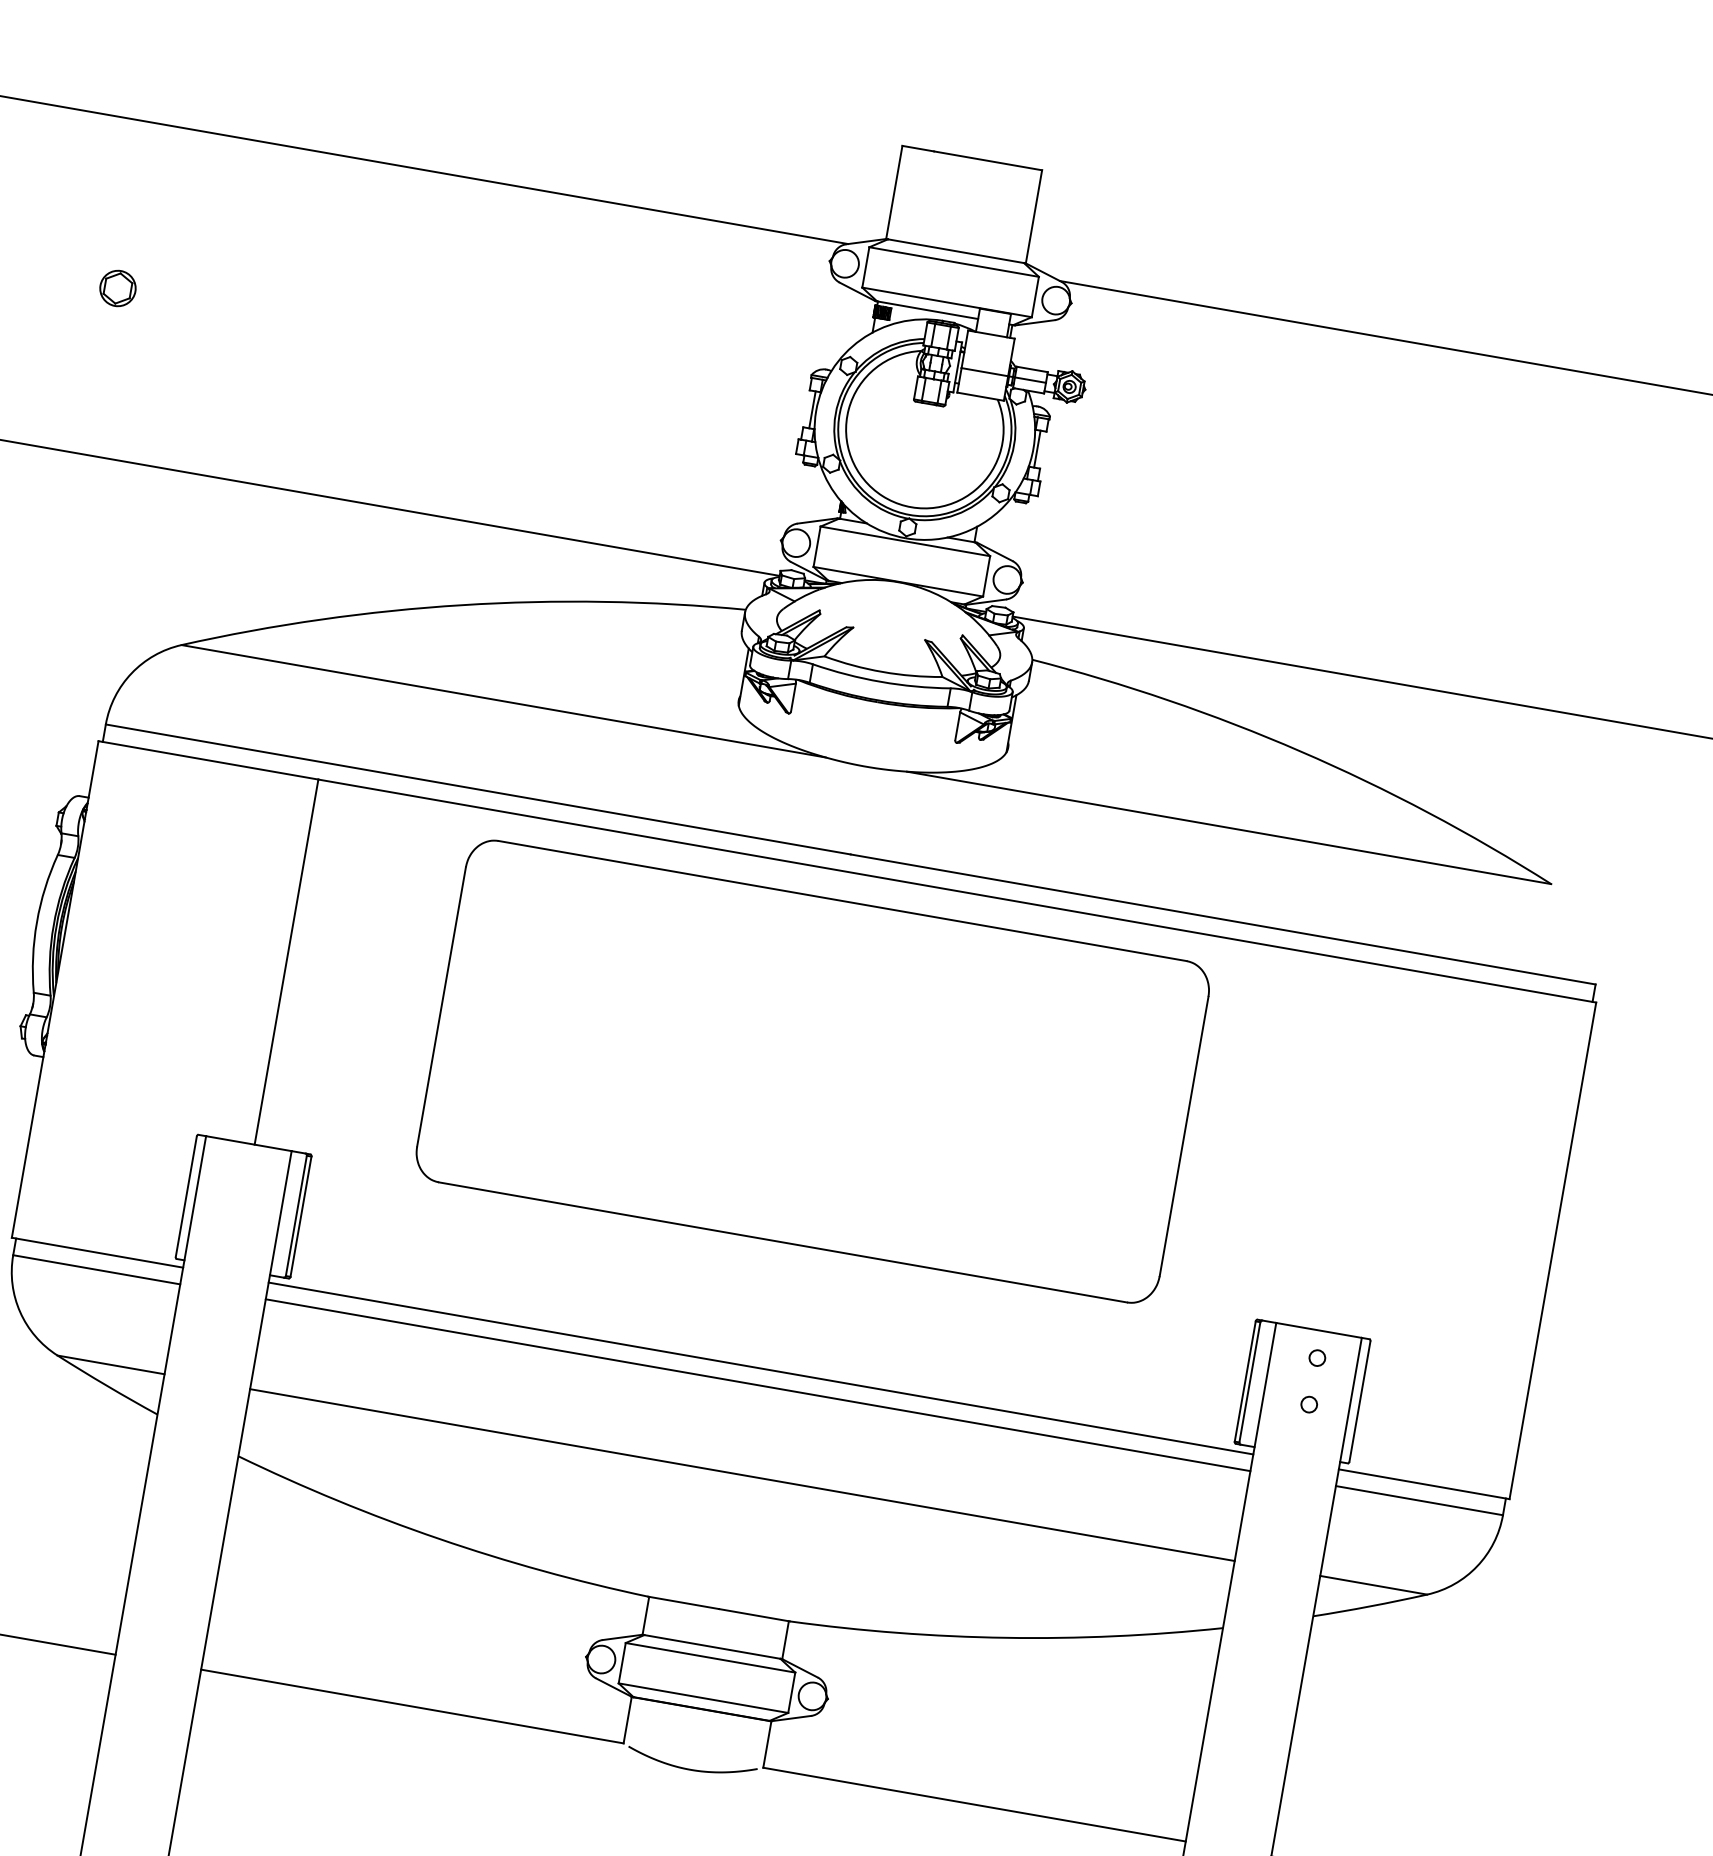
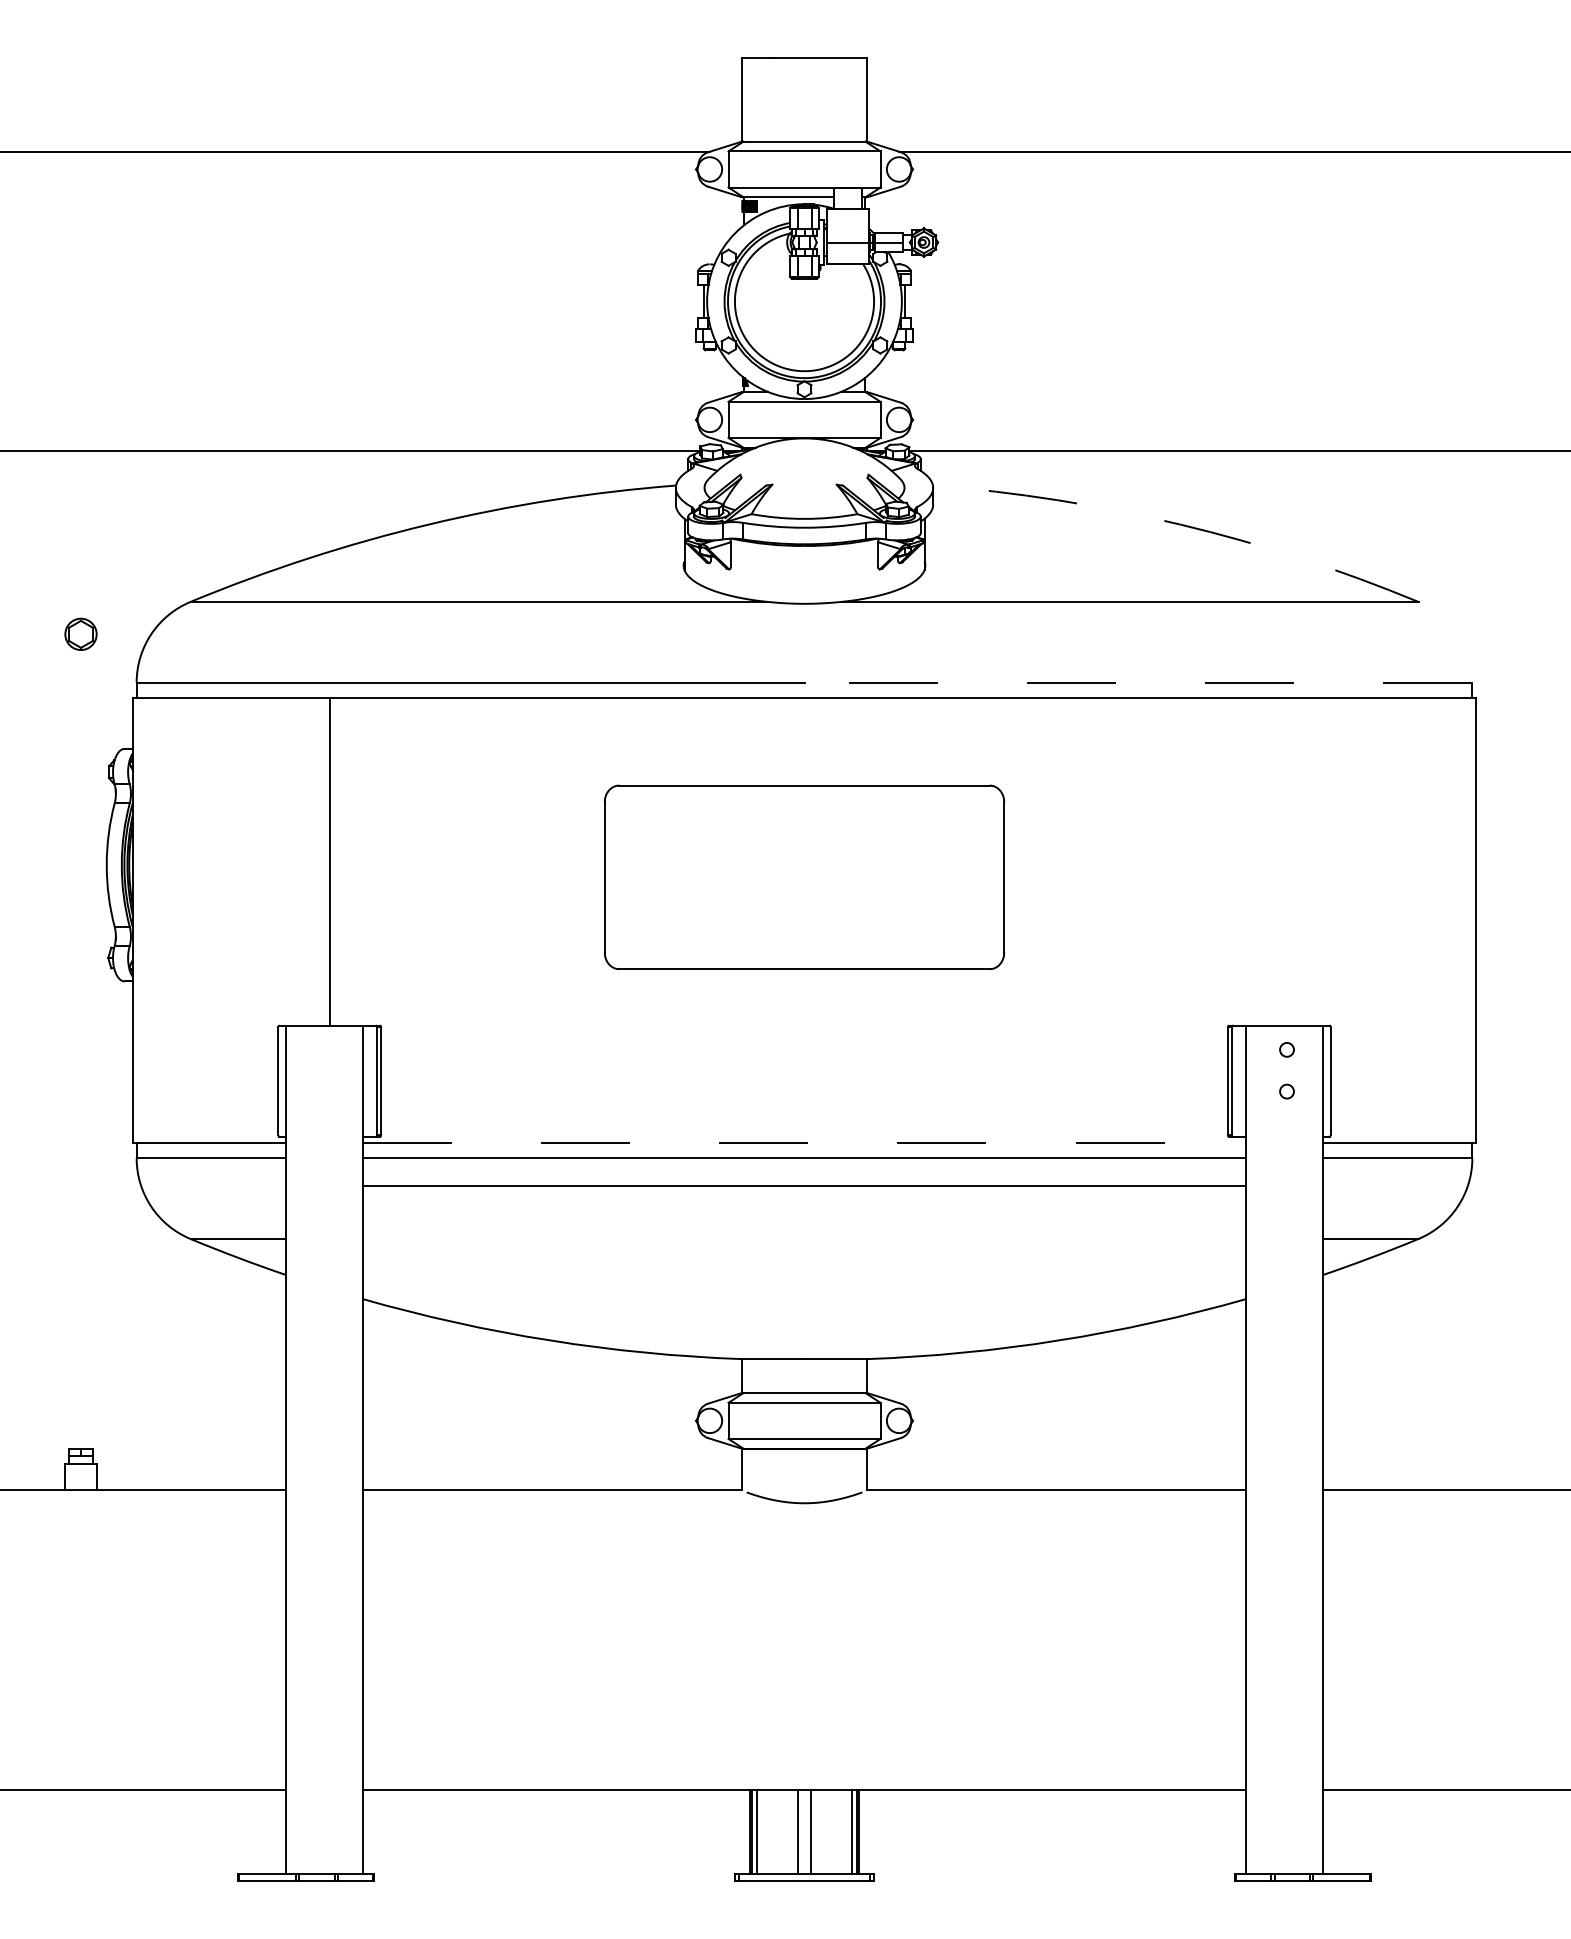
part: (117, 287) -> (80, 633), moved
arc: (1300, 751) -> (1180, 524), solid -> dashed
line: (1223, 919) -> (1138, 682), solid -> dashed
part: (812, 1071) -> (804, 877), size x0.6
line: (762, 1368) -> (805, 1143), solid -> dashed
line: (742, 1474) -> (804, 1185), moved

